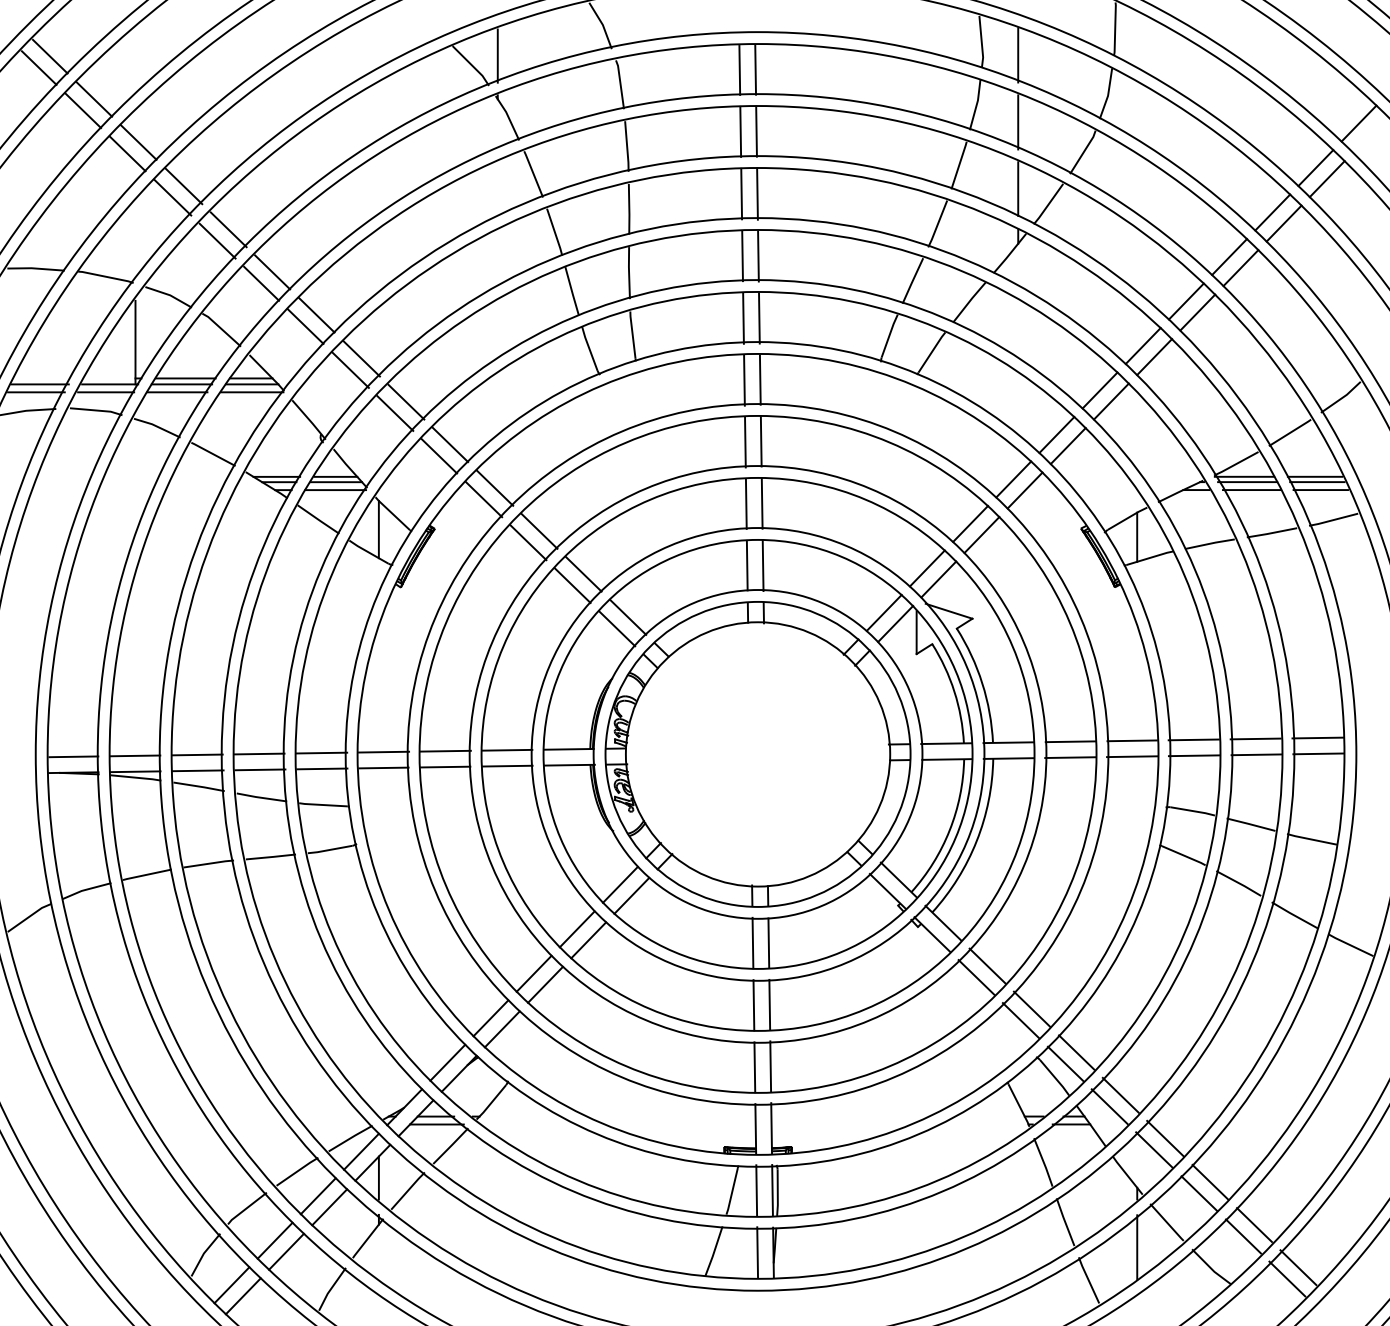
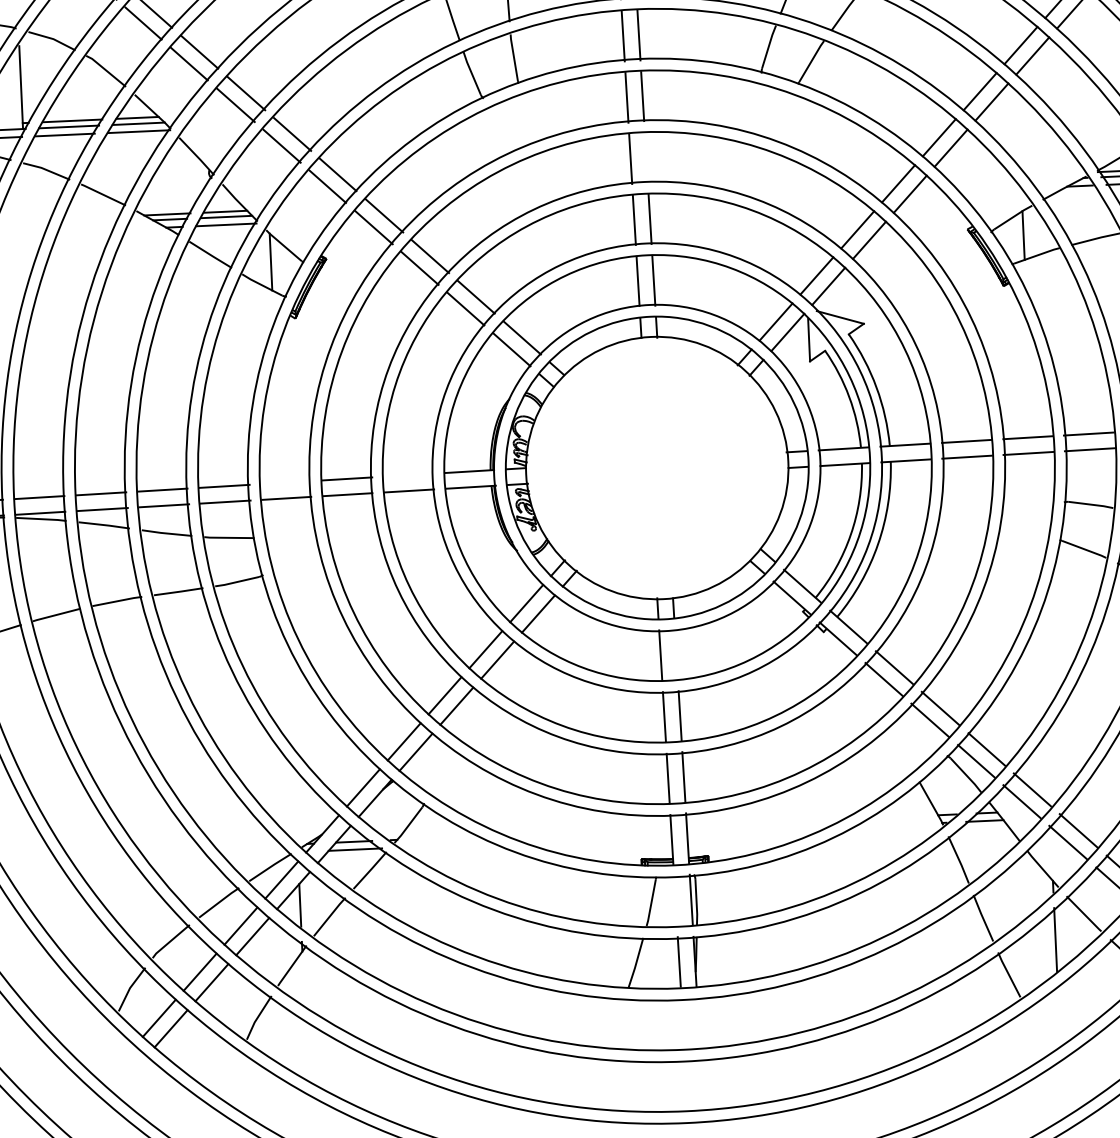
line: (760, 441) -> (645, 157), removed
line: (507, 749) -> (408, 474), removed
line: (384, 751) -> (286, 481), removed
line: (768, 943) -> (676, 655), removed
line: (756, 1190) -> (675, 900), removed

